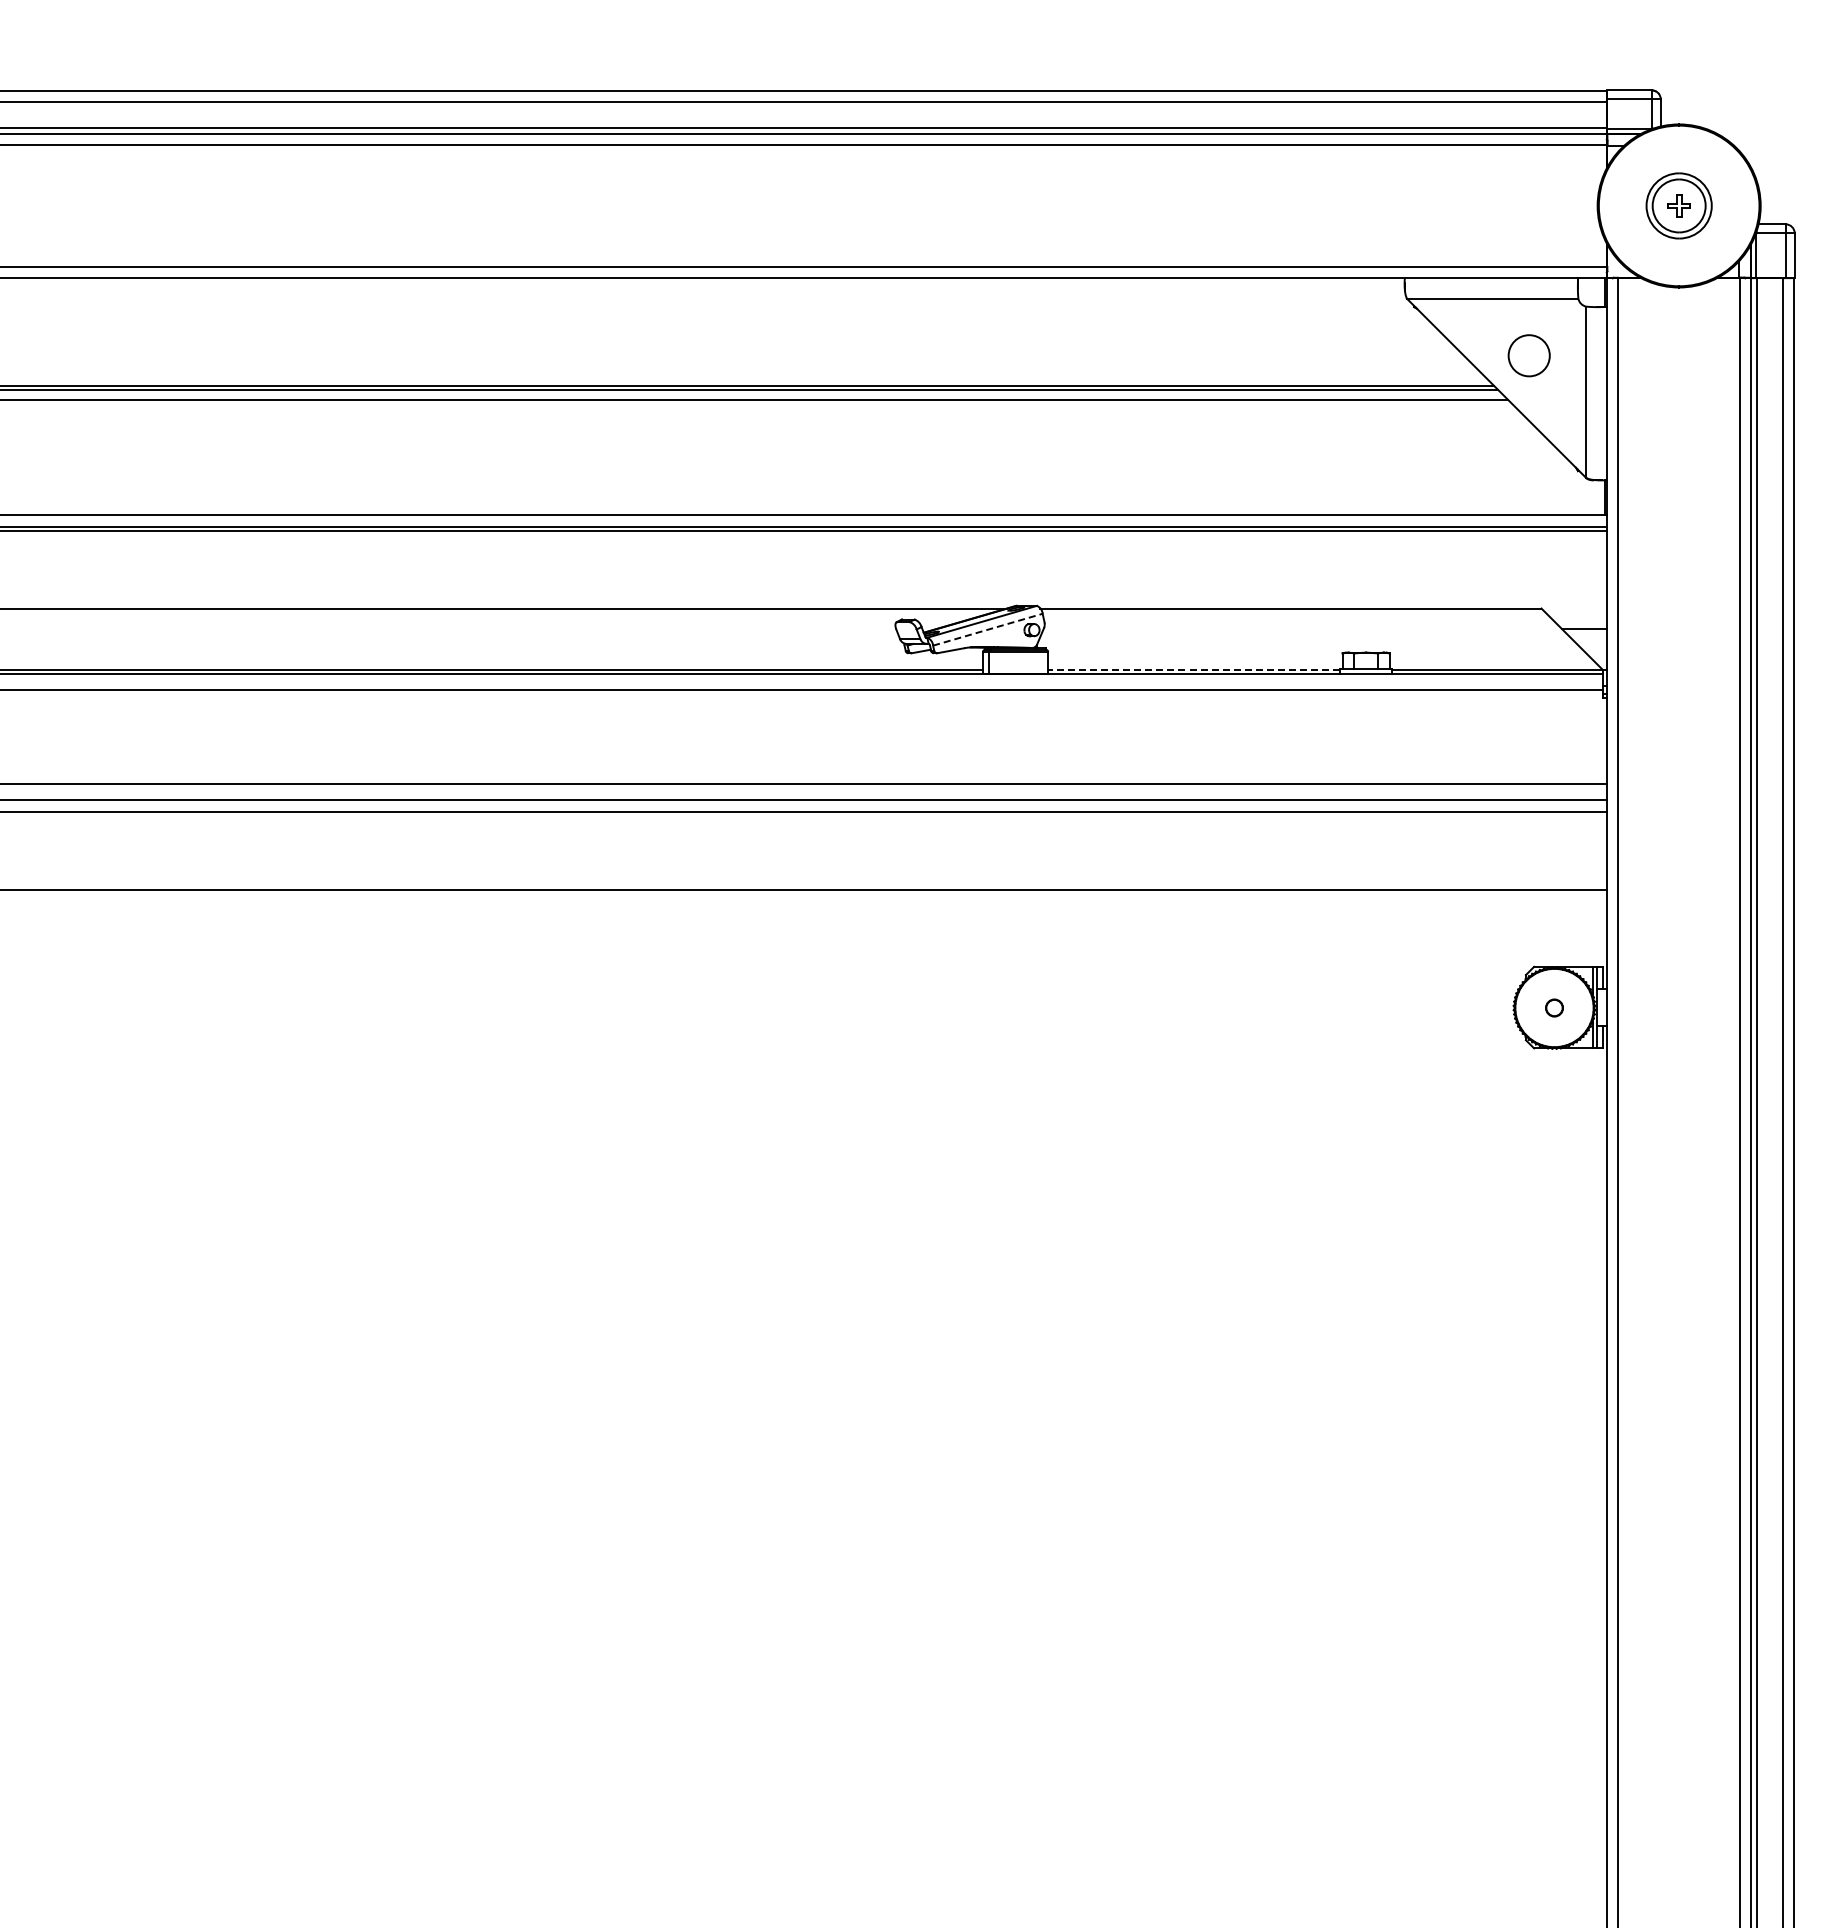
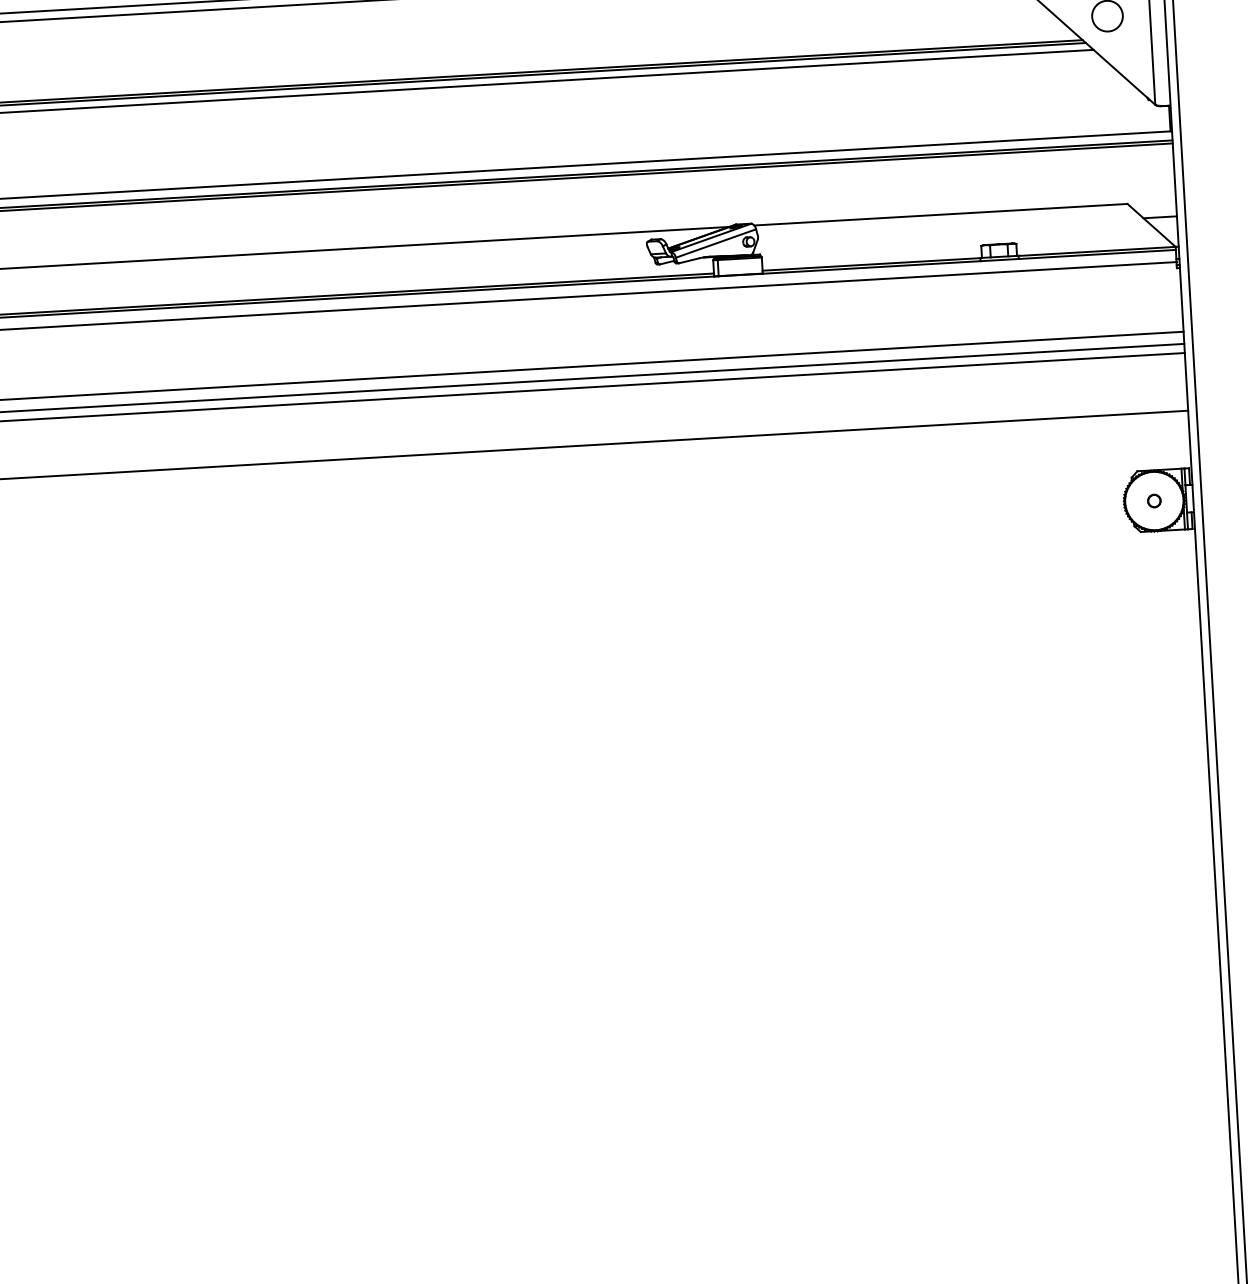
line: (988, 629) -> (716, 243), dashed -> solid
line: (1193, 669) -> (870, 264), dashed -> solid

